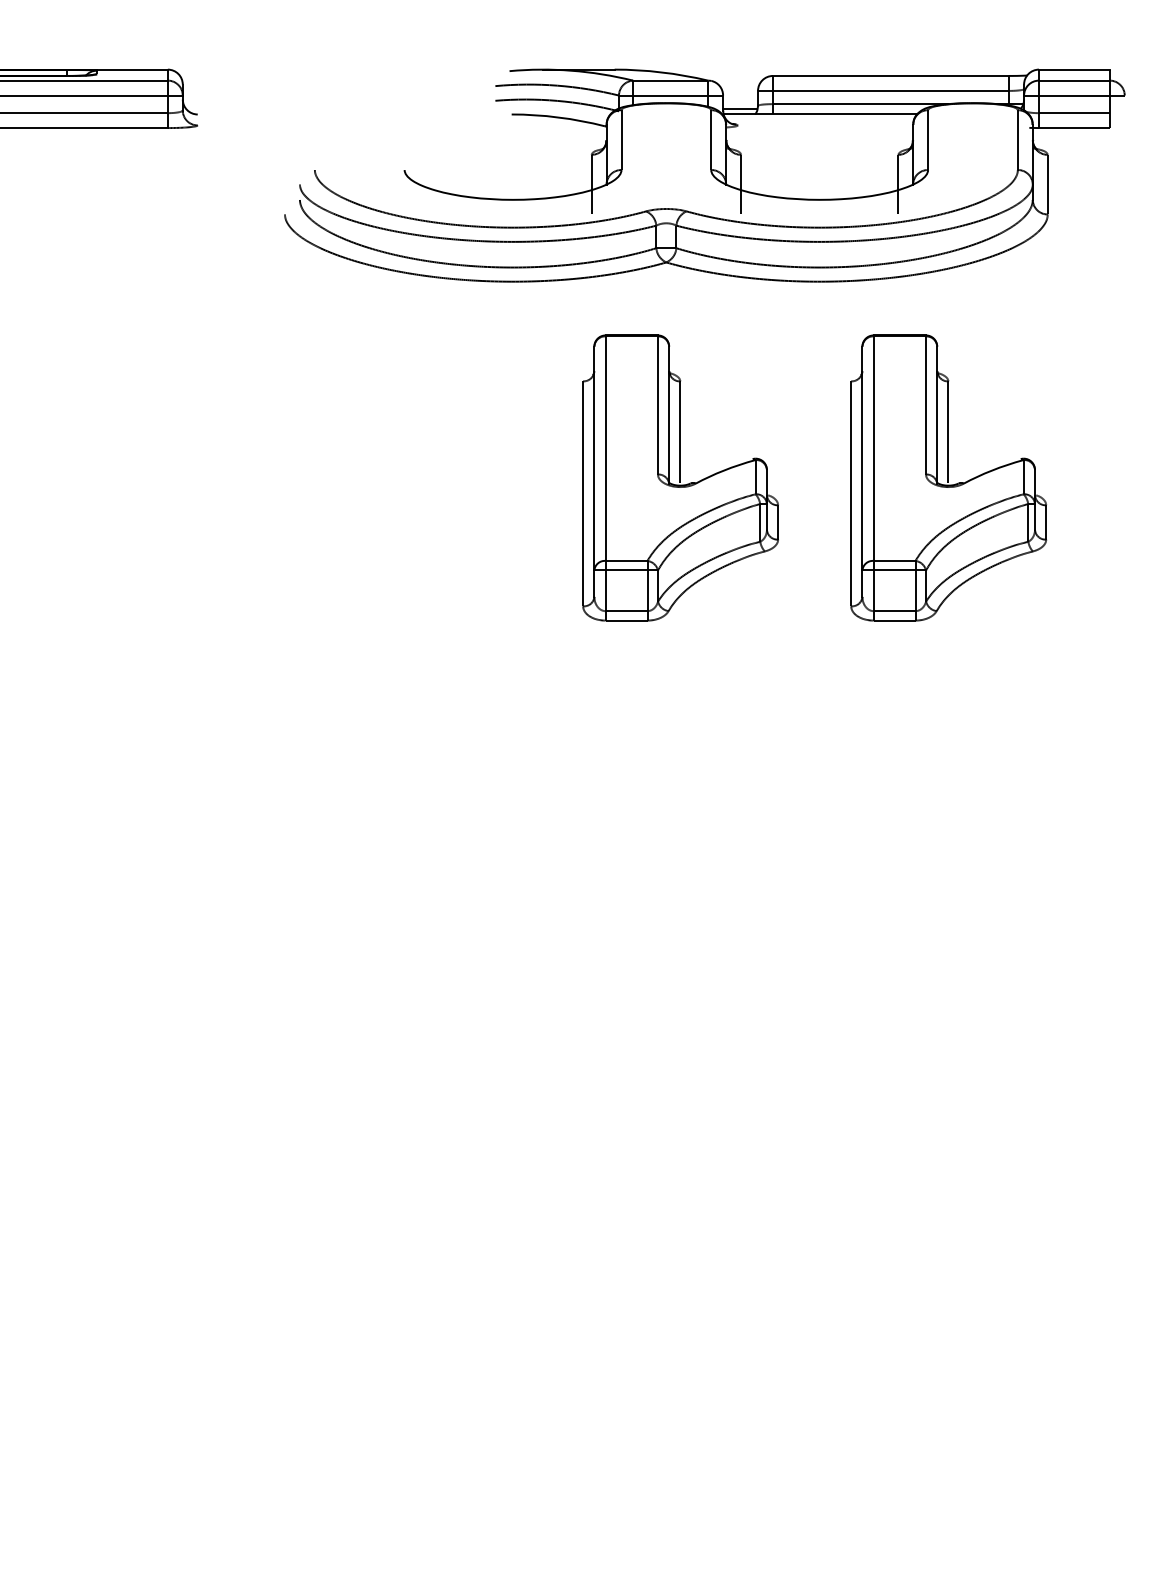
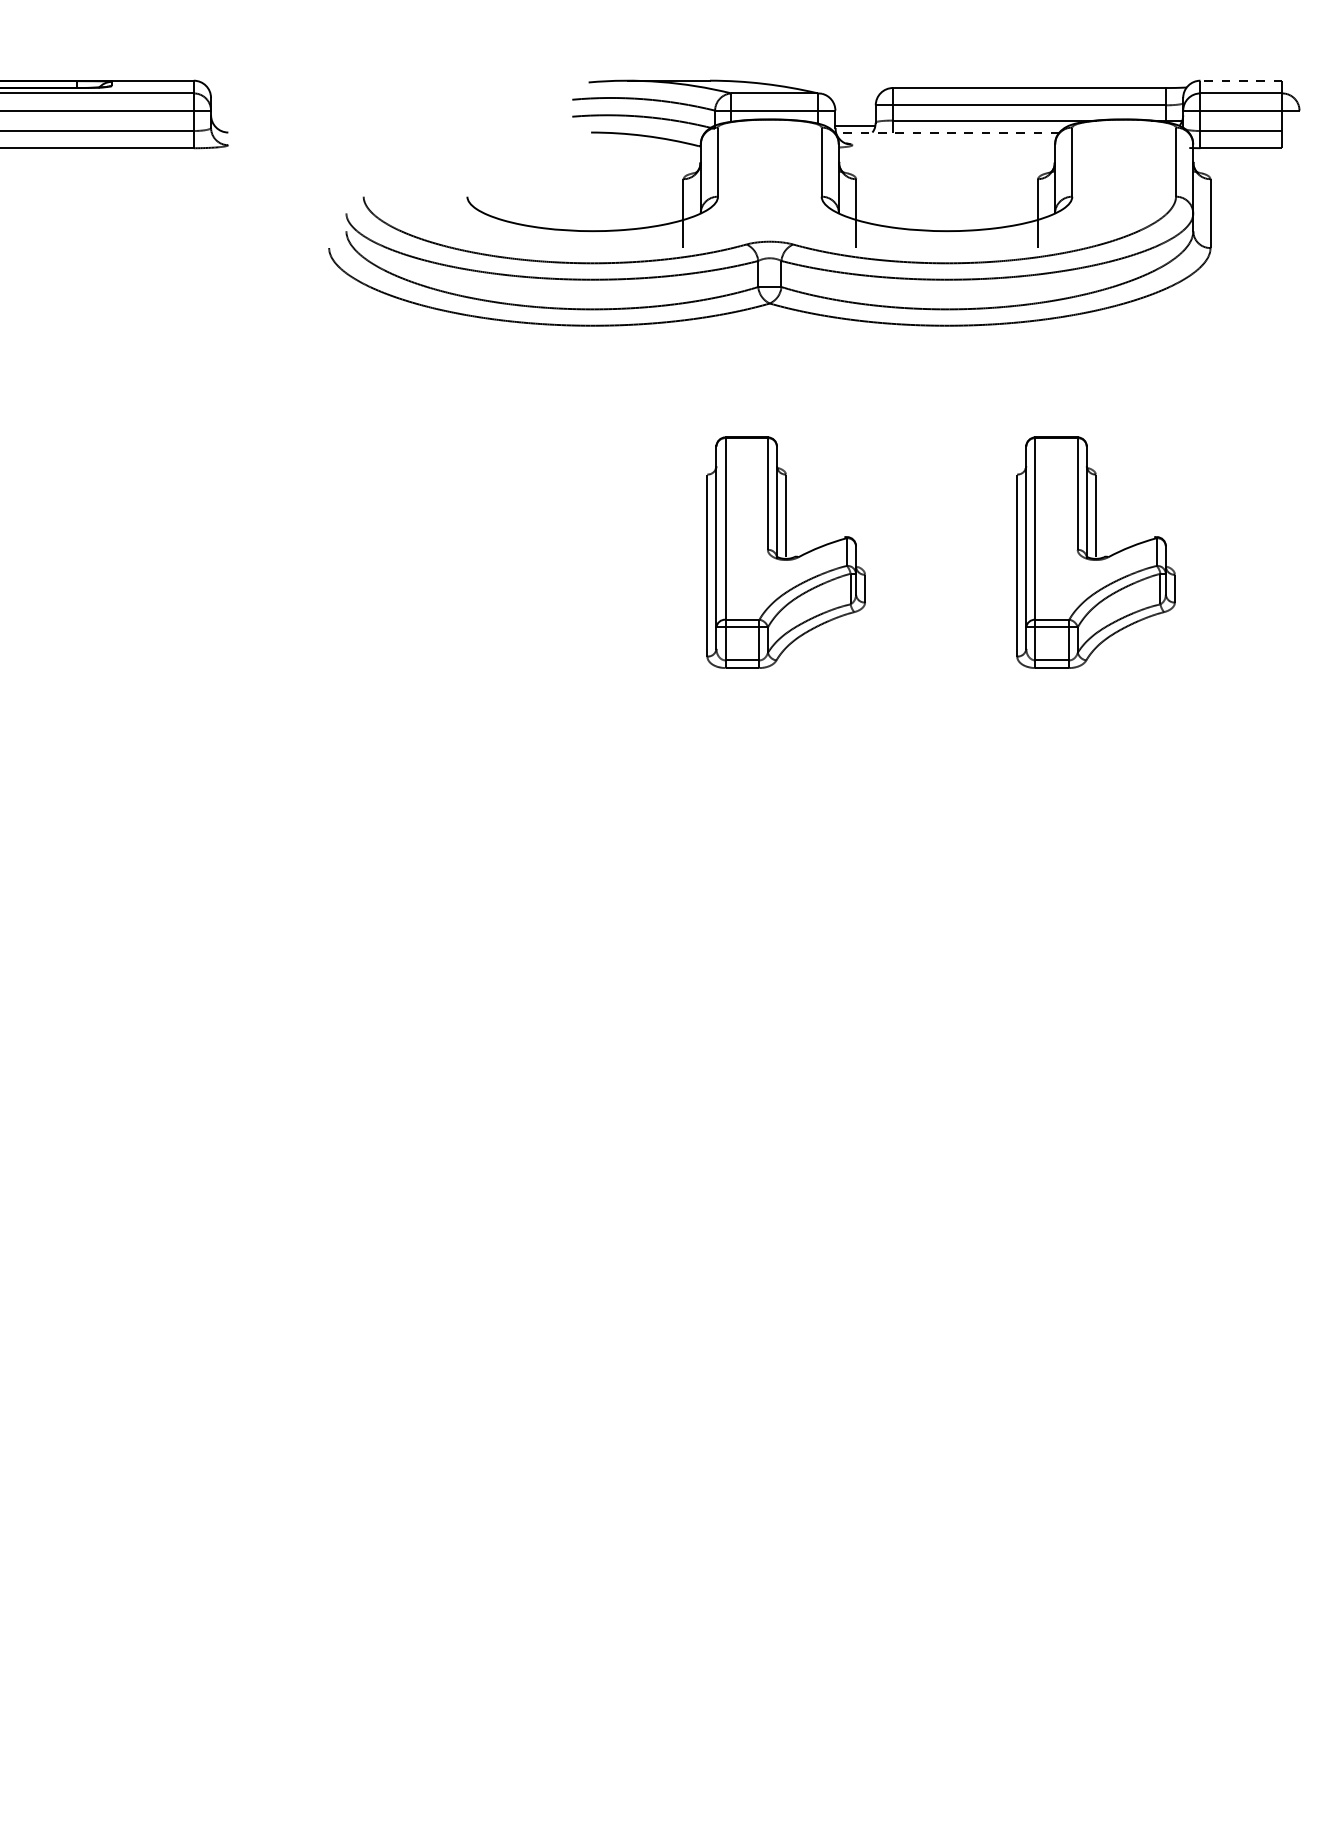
line: (1074, 69) -> (1241, 80), solid -> dashed
line: (820, 114) -> (947, 132), solid -> dashed
part: (679, 477) -> (785, 552), size x0.7
part: (948, 477) -> (1095, 552), size x0.7

